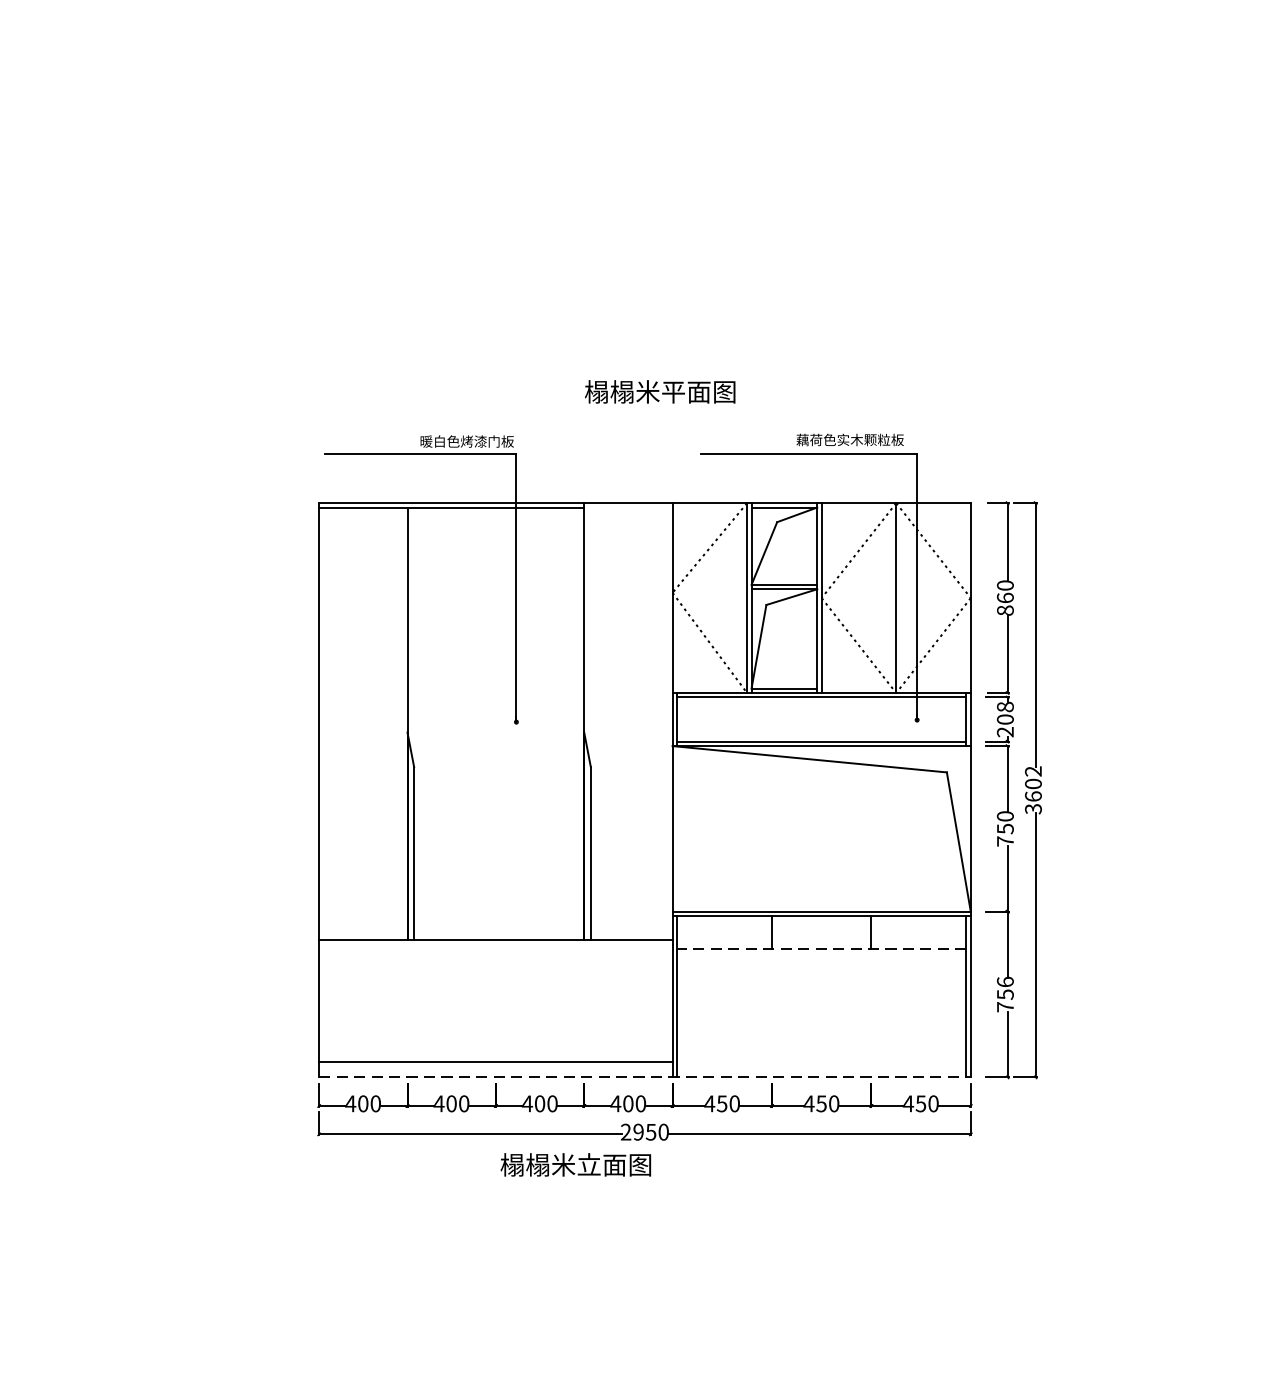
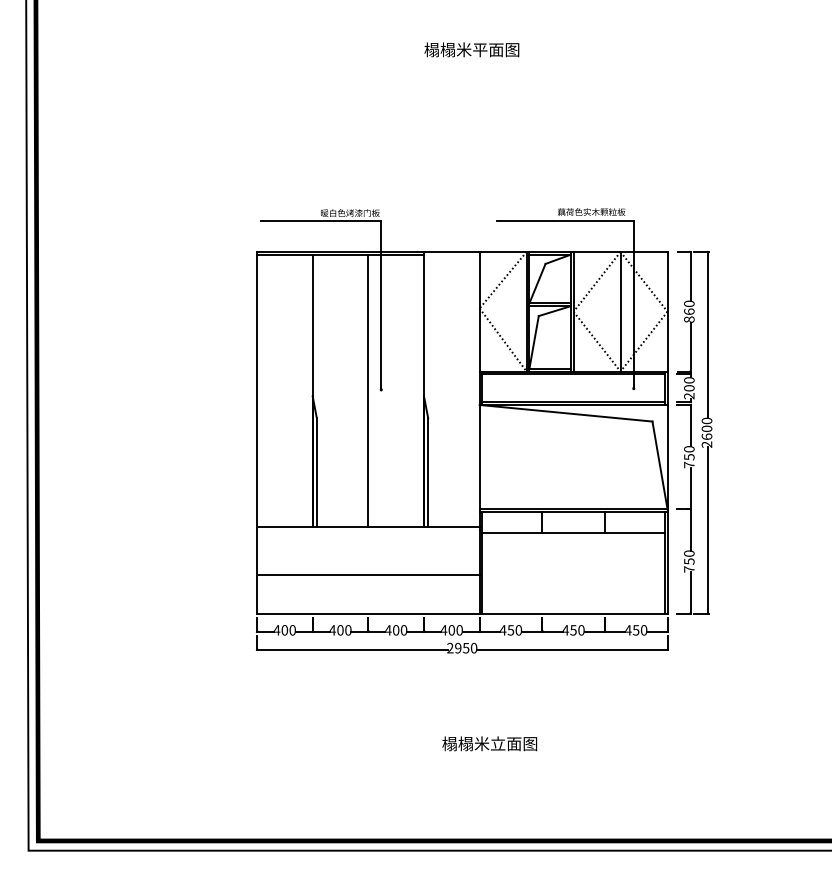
text: (659, 391) -> (471, 49), moved
text: (1005, 707) -> (689, 380), 208 -> 200
line: (496, 723) -> (368, 390), added
text: (1032, 789) -> (706, 432), 3602 -> 2600
line: (821, 950) -> (573, 533), dashed -> solid
text: (1005, 981) -> (689, 553), 756 -> 750
line: (496, 1061) -> (368, 574), moved
line: (645, 1077) -> (462, 613), dashed -> solid
text: (575, 1164) -> (489, 743), moved

